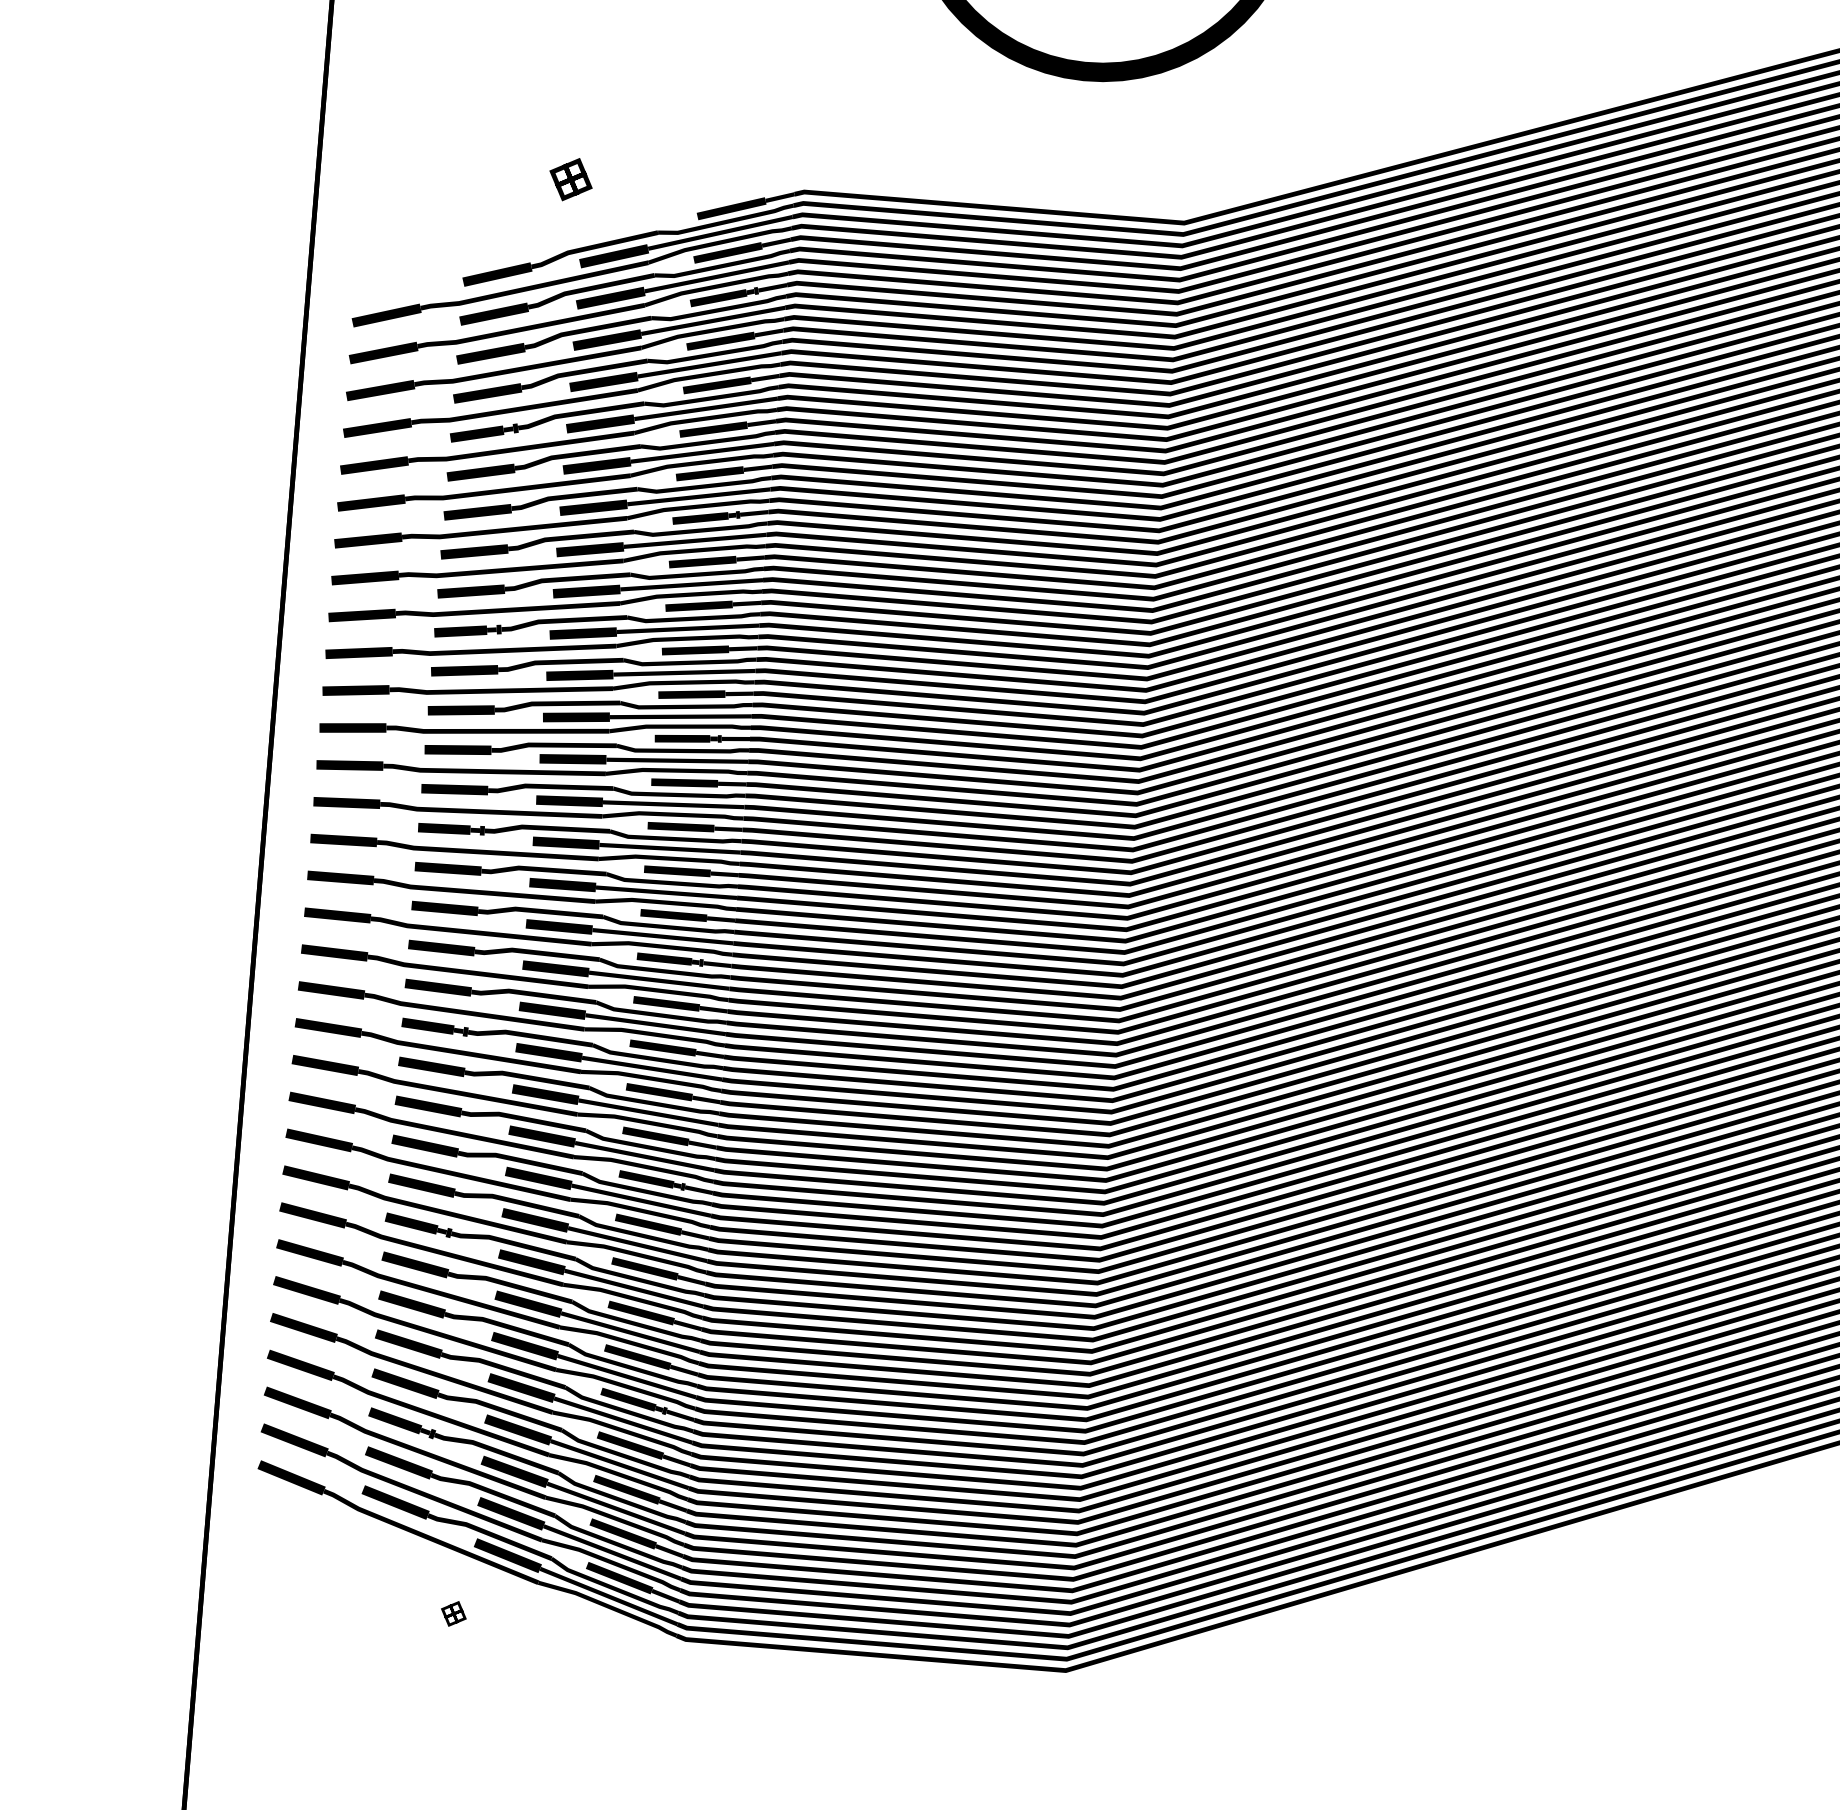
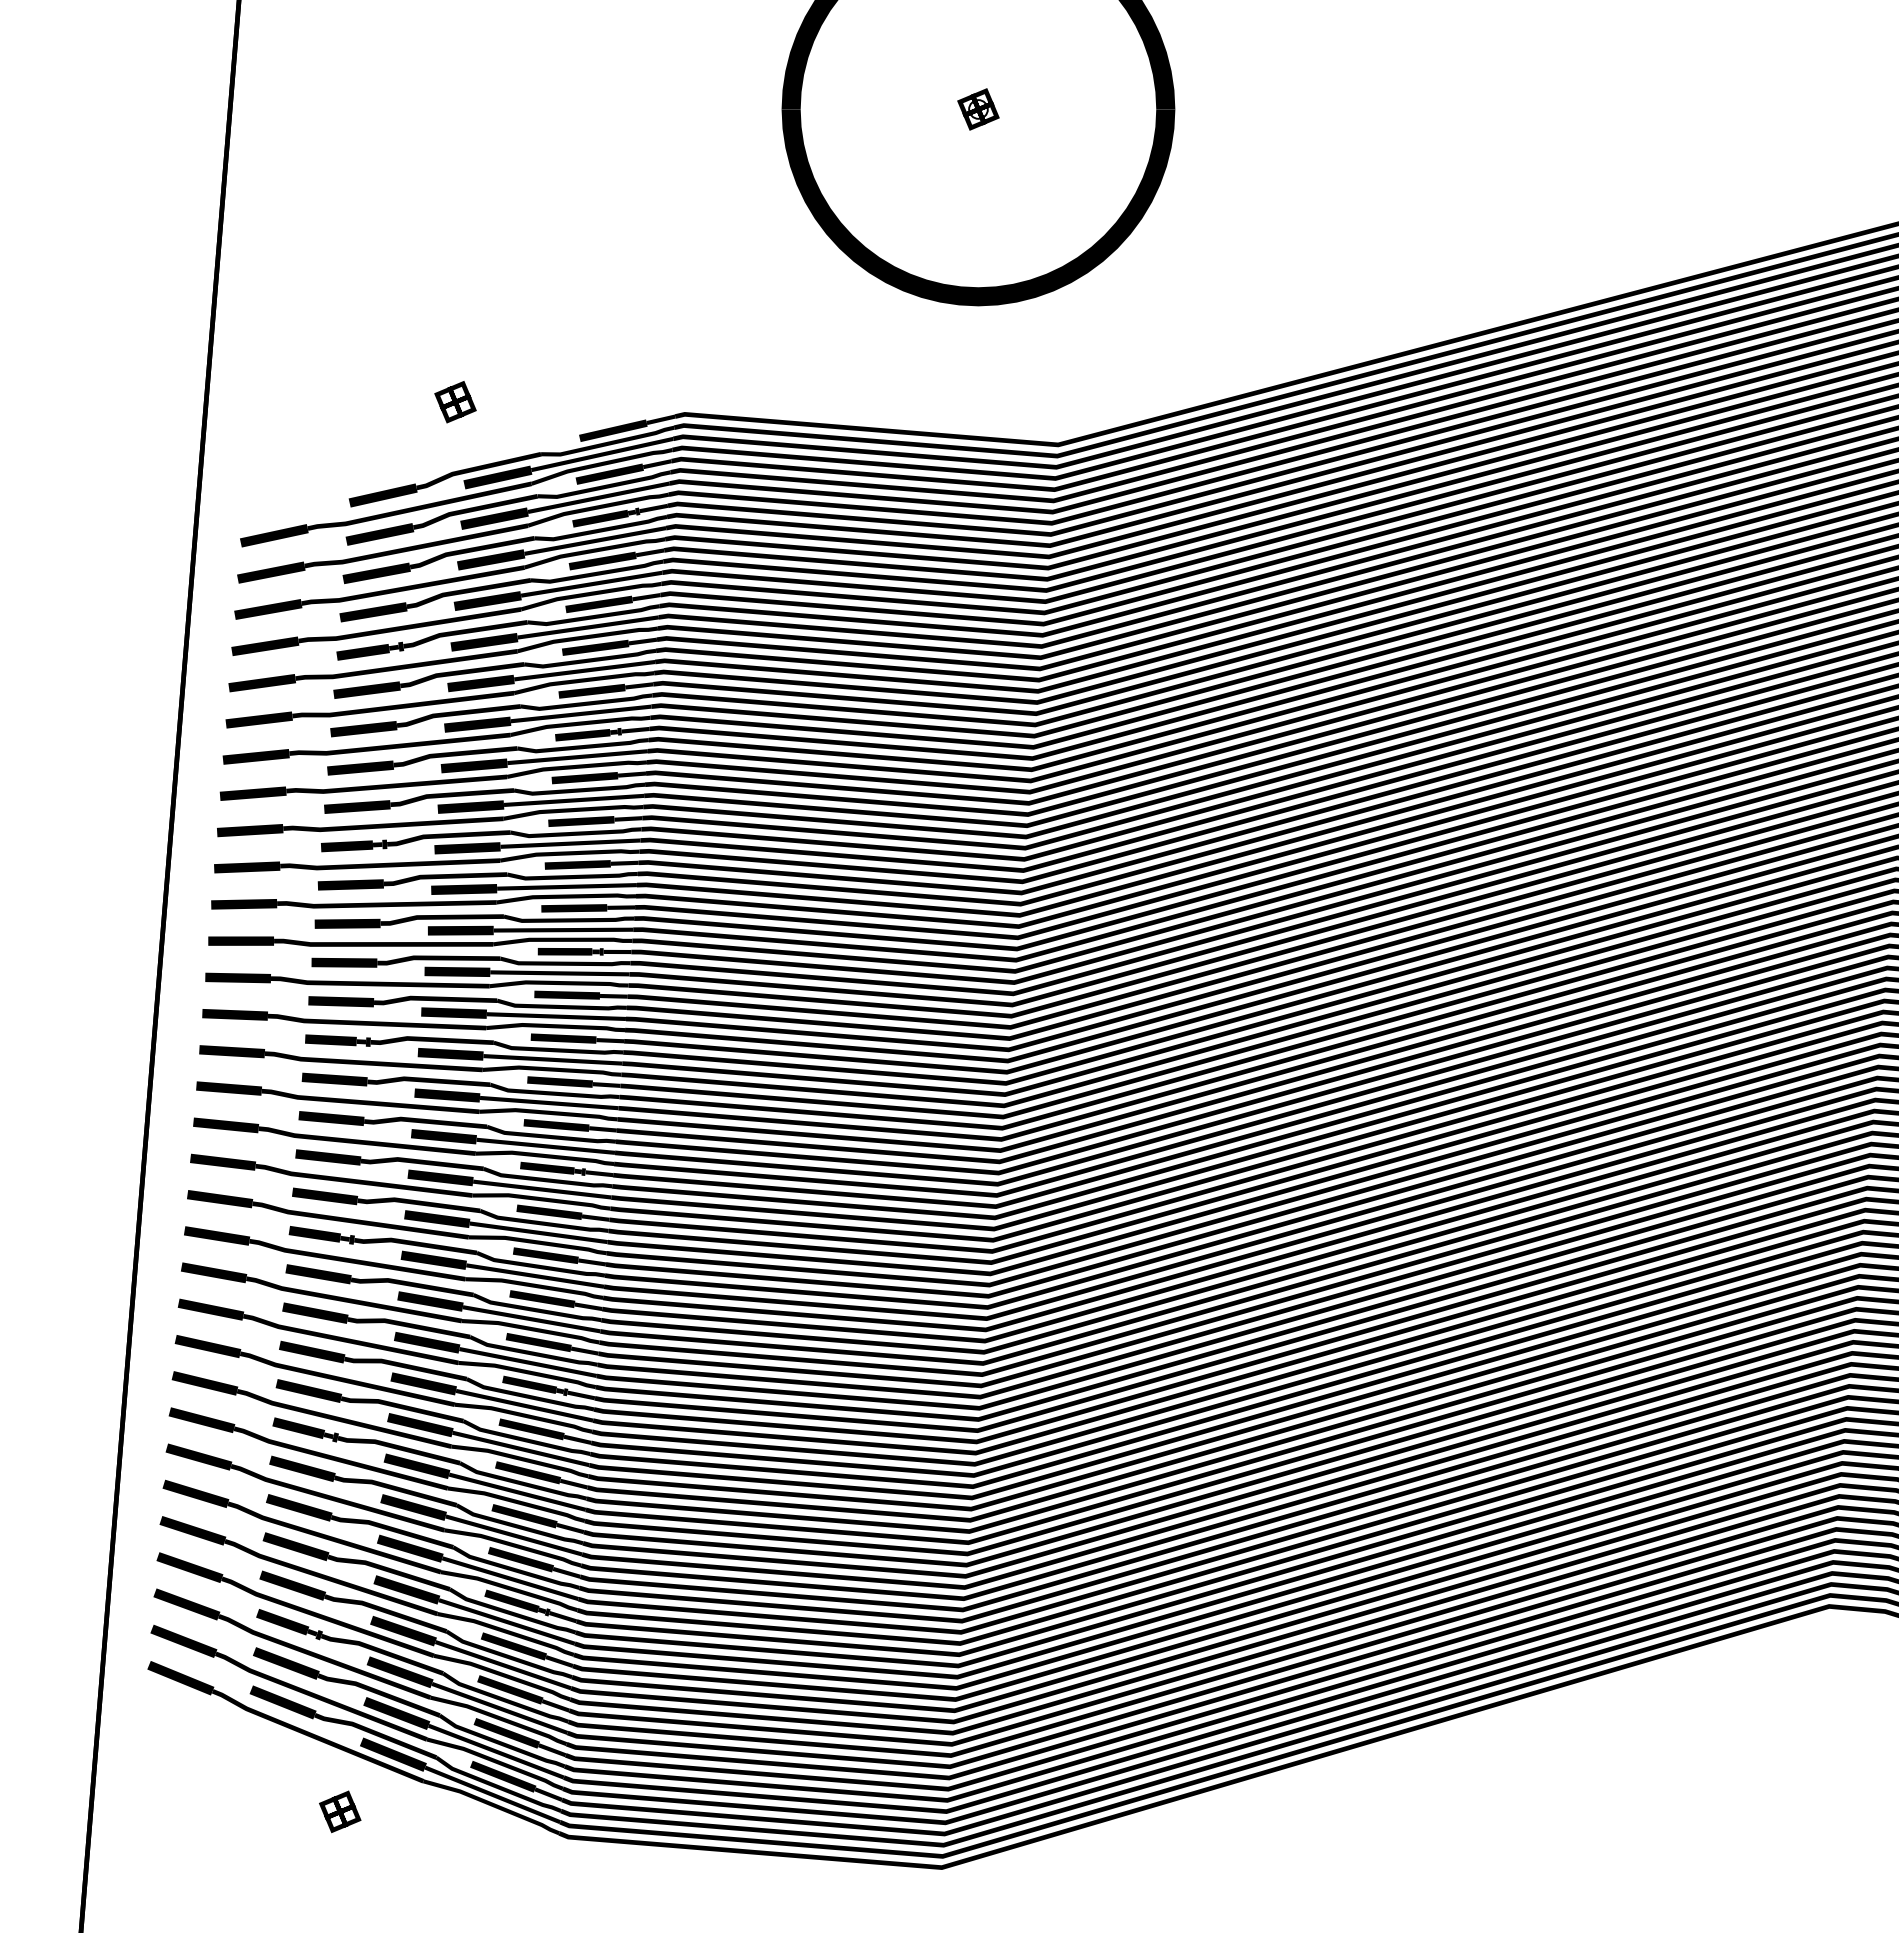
part: (454, 1613) -> (340, 1811), size x1.67

